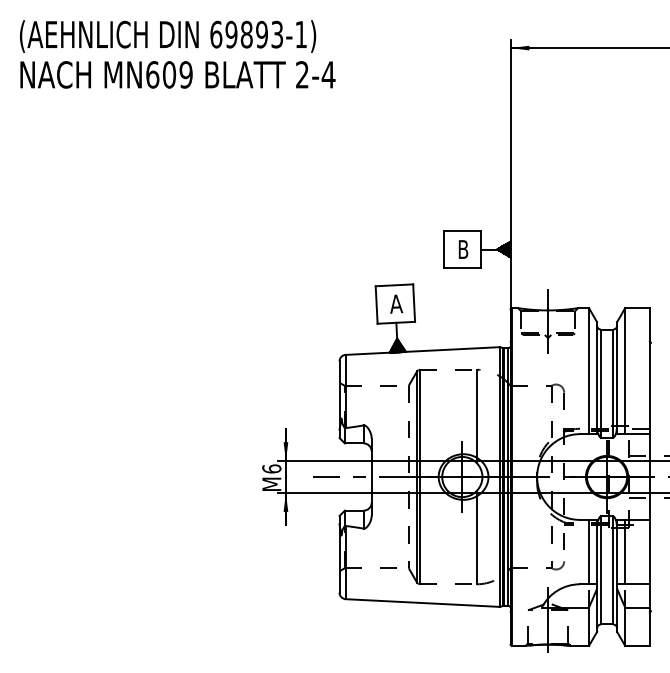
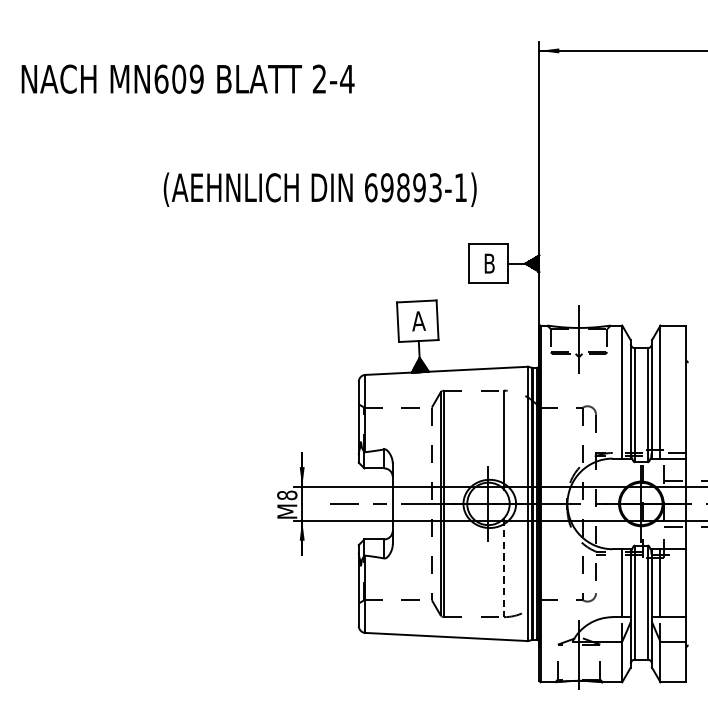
text: (168, 36) -> (320, 189), moved
text: (271, 468) -> (286, 494), 6 -> 8
line: (477, 537) -> (504, 567), solid -> dashed

